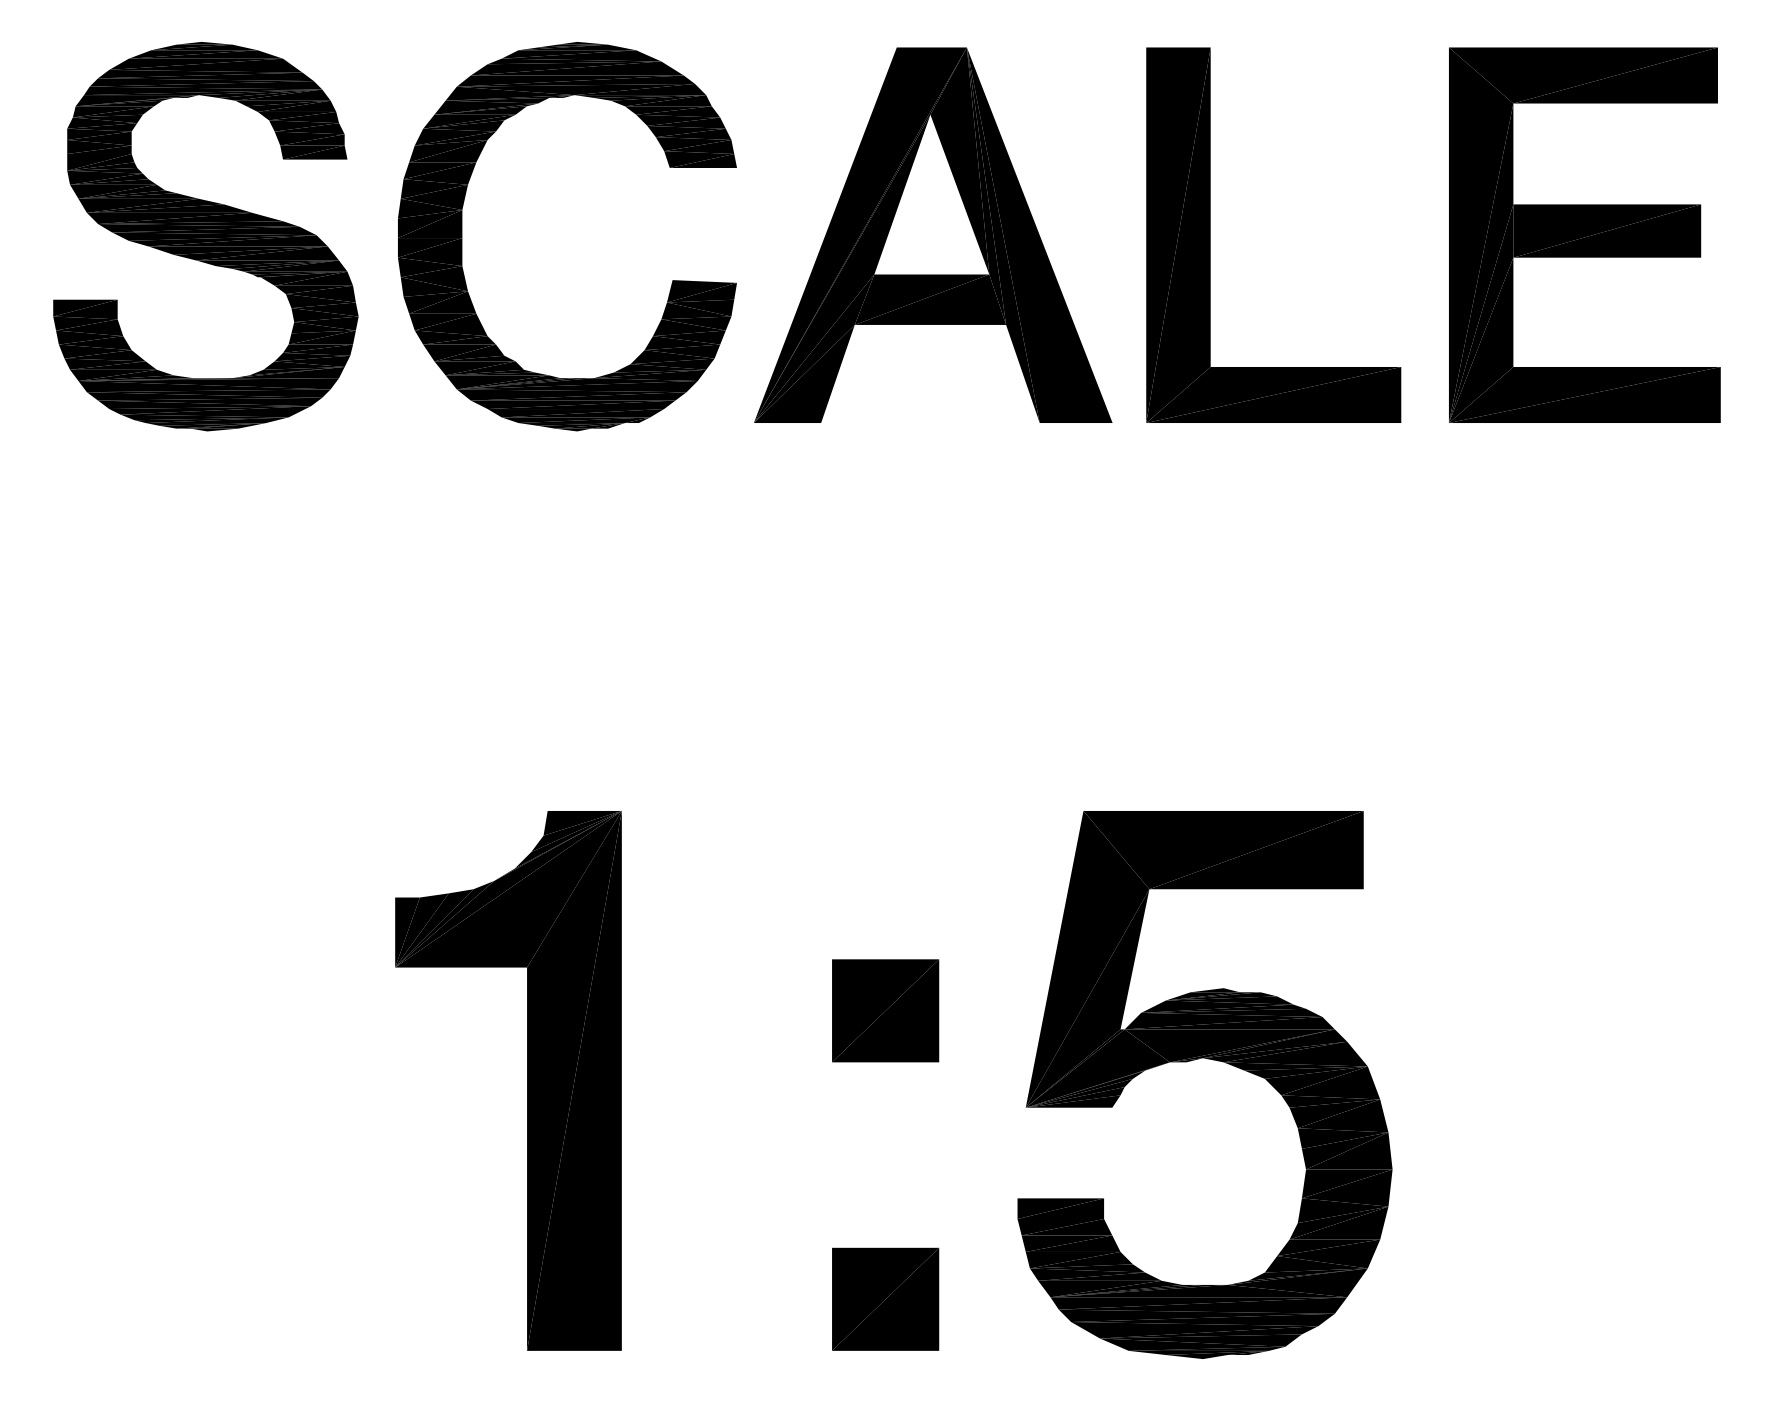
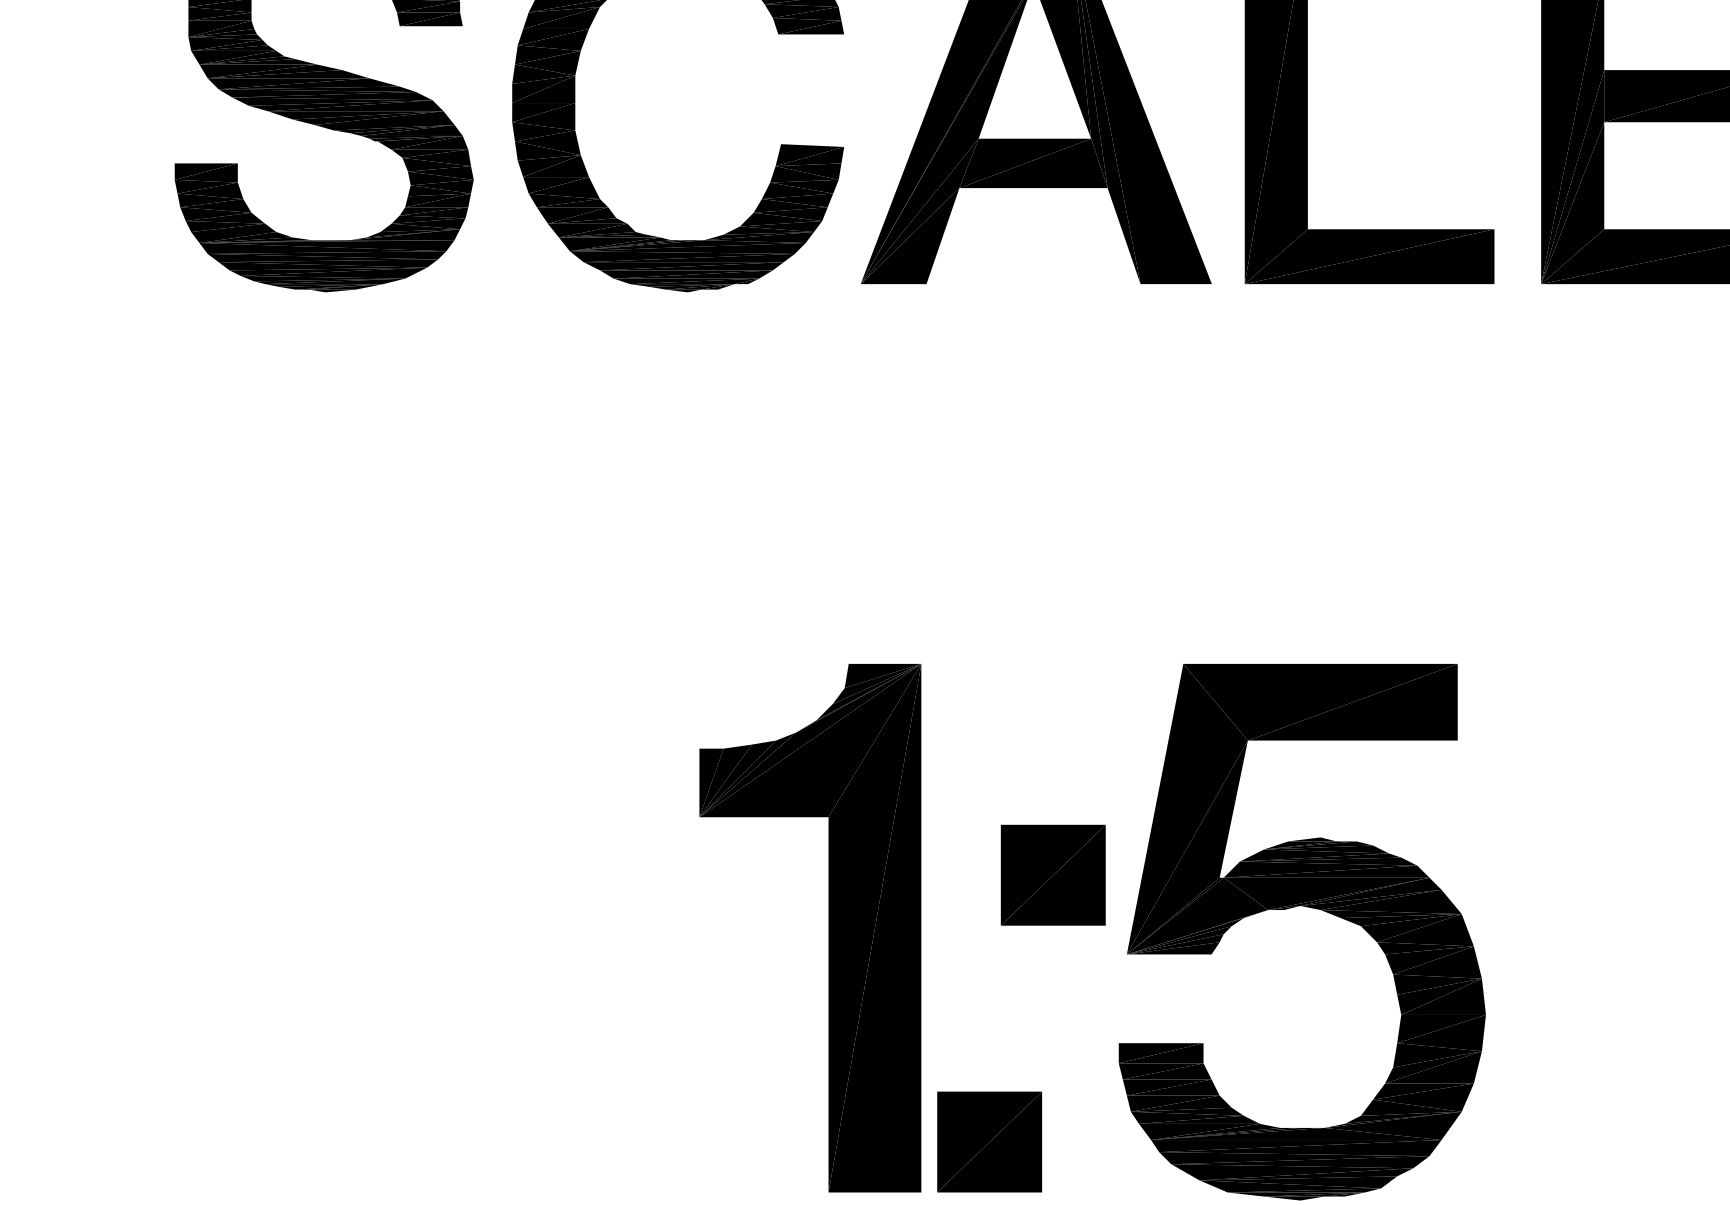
part: (885, 1010) -> (1053, 874), moved
part: (527, 1080) -> (828, 927), moved

